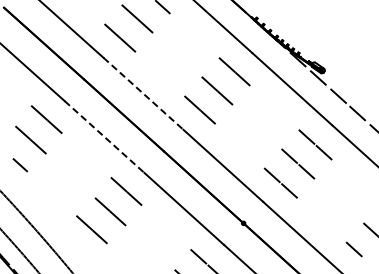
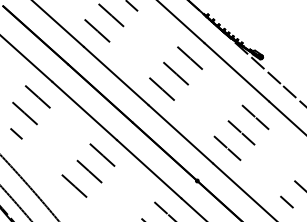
line: (143, 93) -> (116, 75), dashed -> solid
line: (104, 137) -> (84, 111), dashed -> solid

